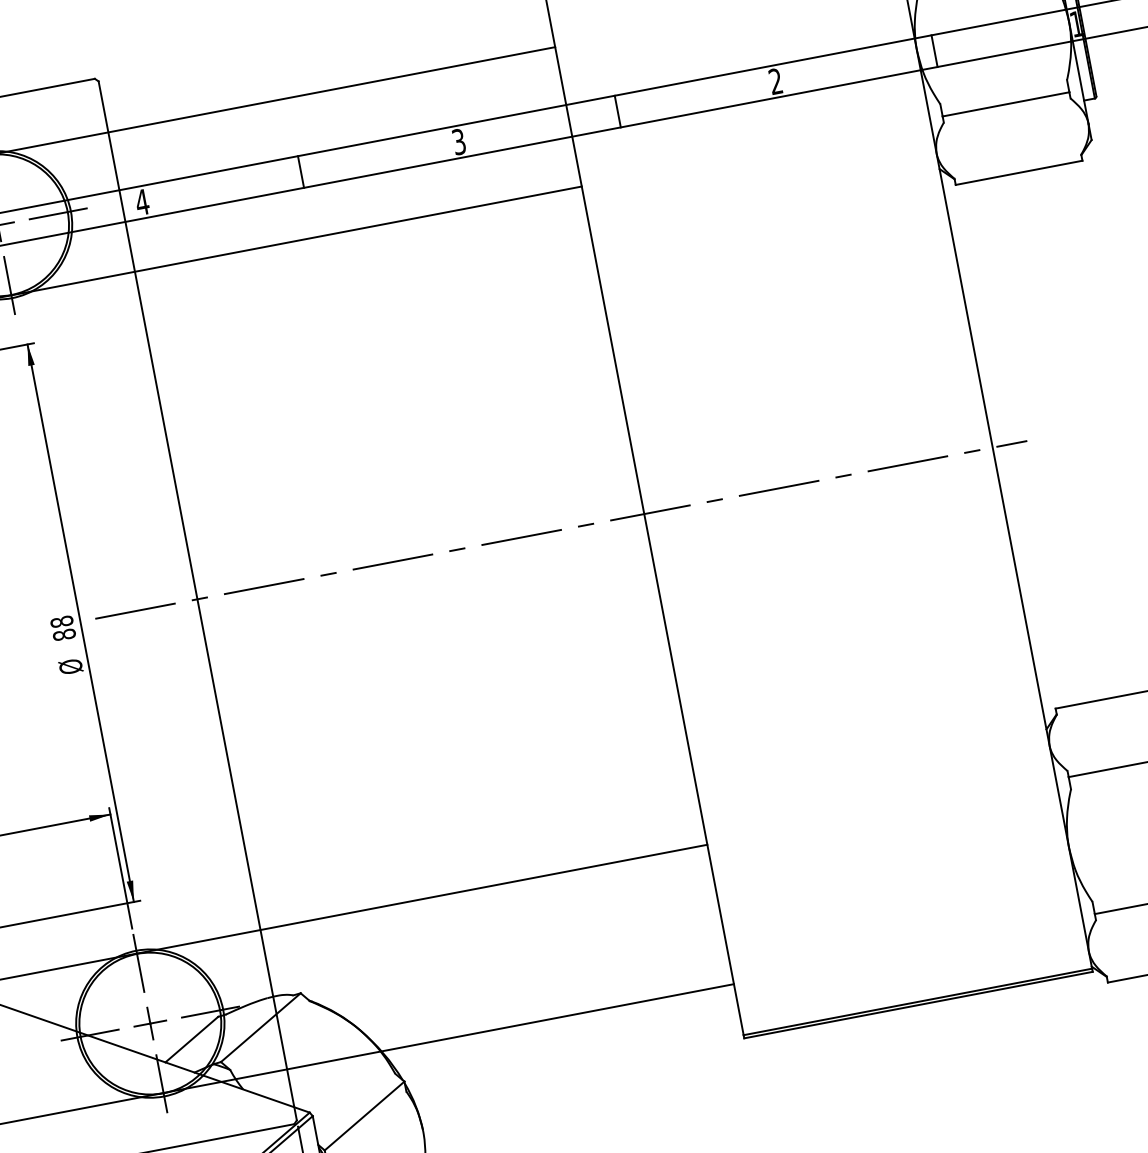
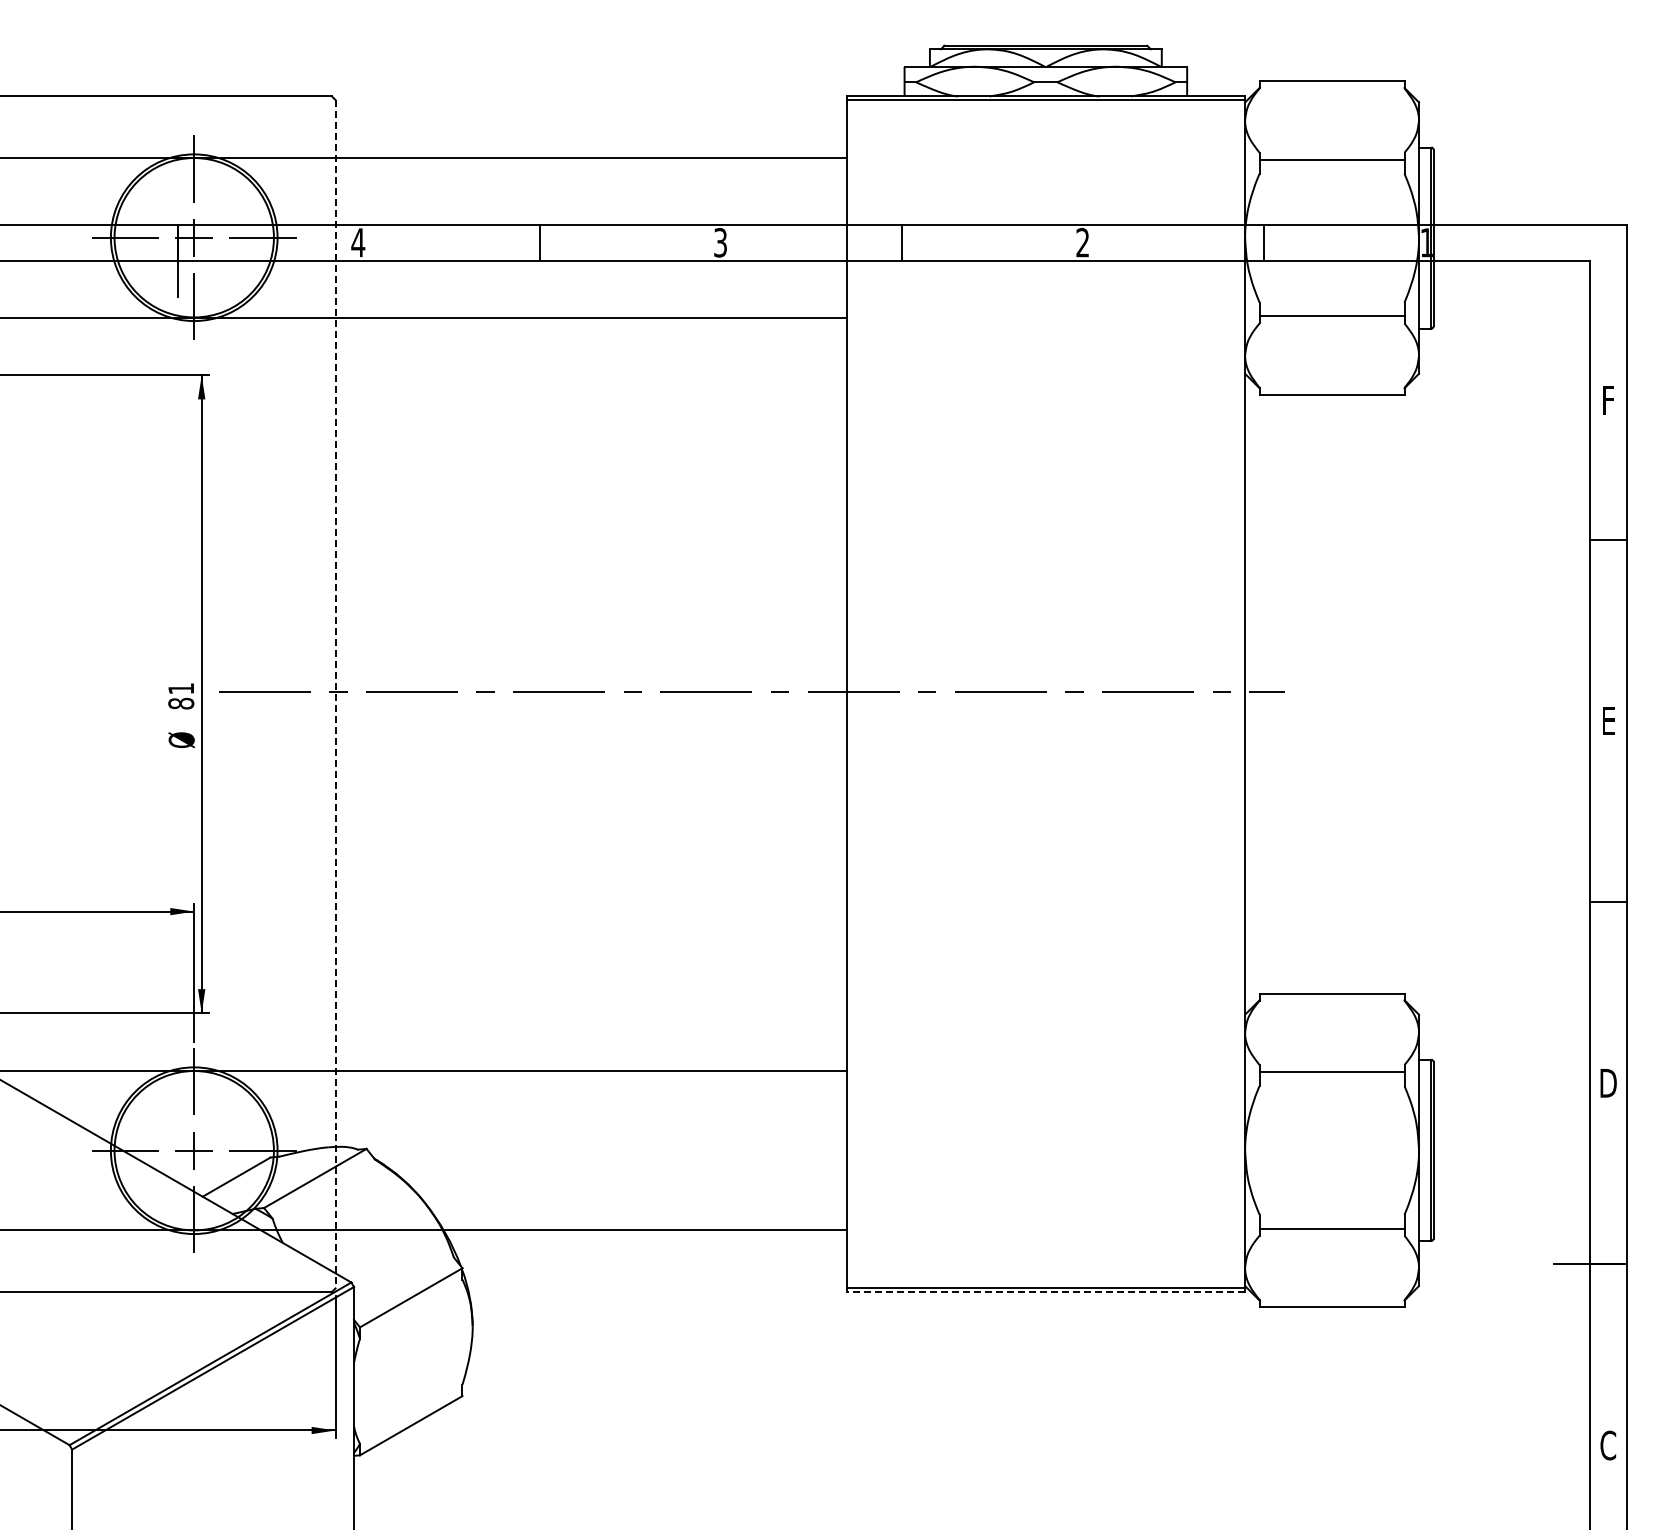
line: (197, 601) -> (335, 694), solid -> dashed
text: (62, 621) -> (181, 688), 88 -> 81
line: (918, 1005) -> (1045, 1292), solid -> dashed

